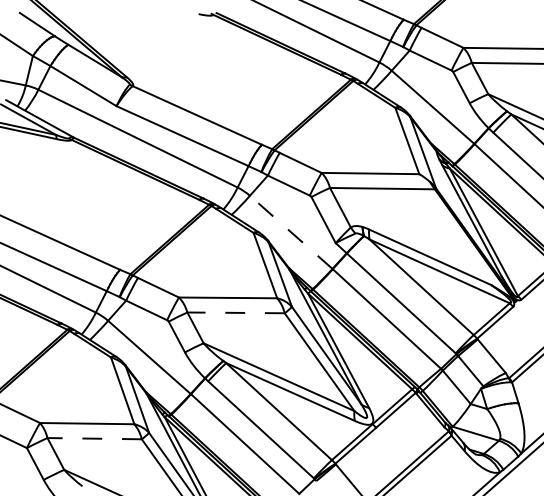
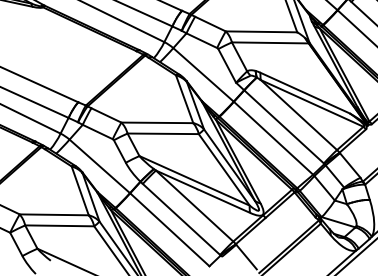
line: (290, 232) -> (203, 75), dashed -> solid
line: (236, 312) -> (163, 133), dashed -> solid
line: (94, 438) -> (59, 225), dashed -> solid

